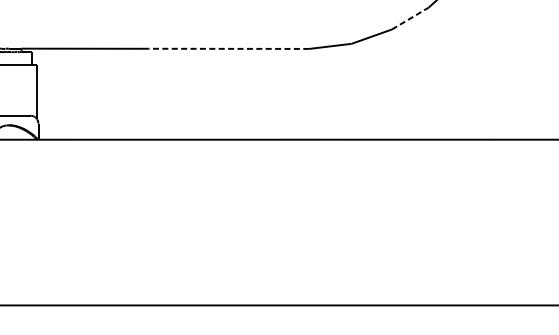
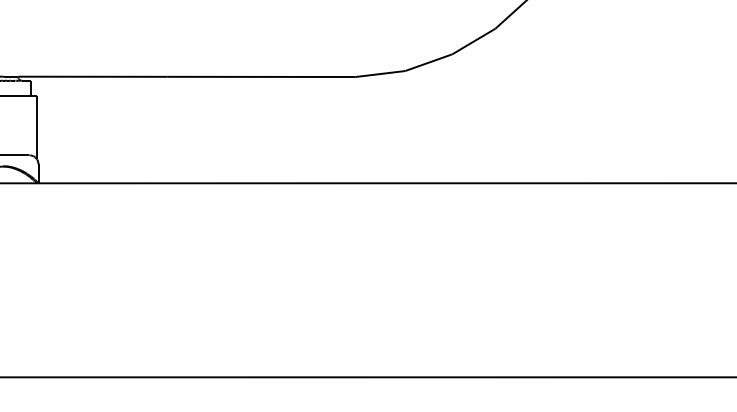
line: (410, 18) -> (474, 41), dashed -> solid
line: (227, 48) -> (260, 76), dashed -> solid

